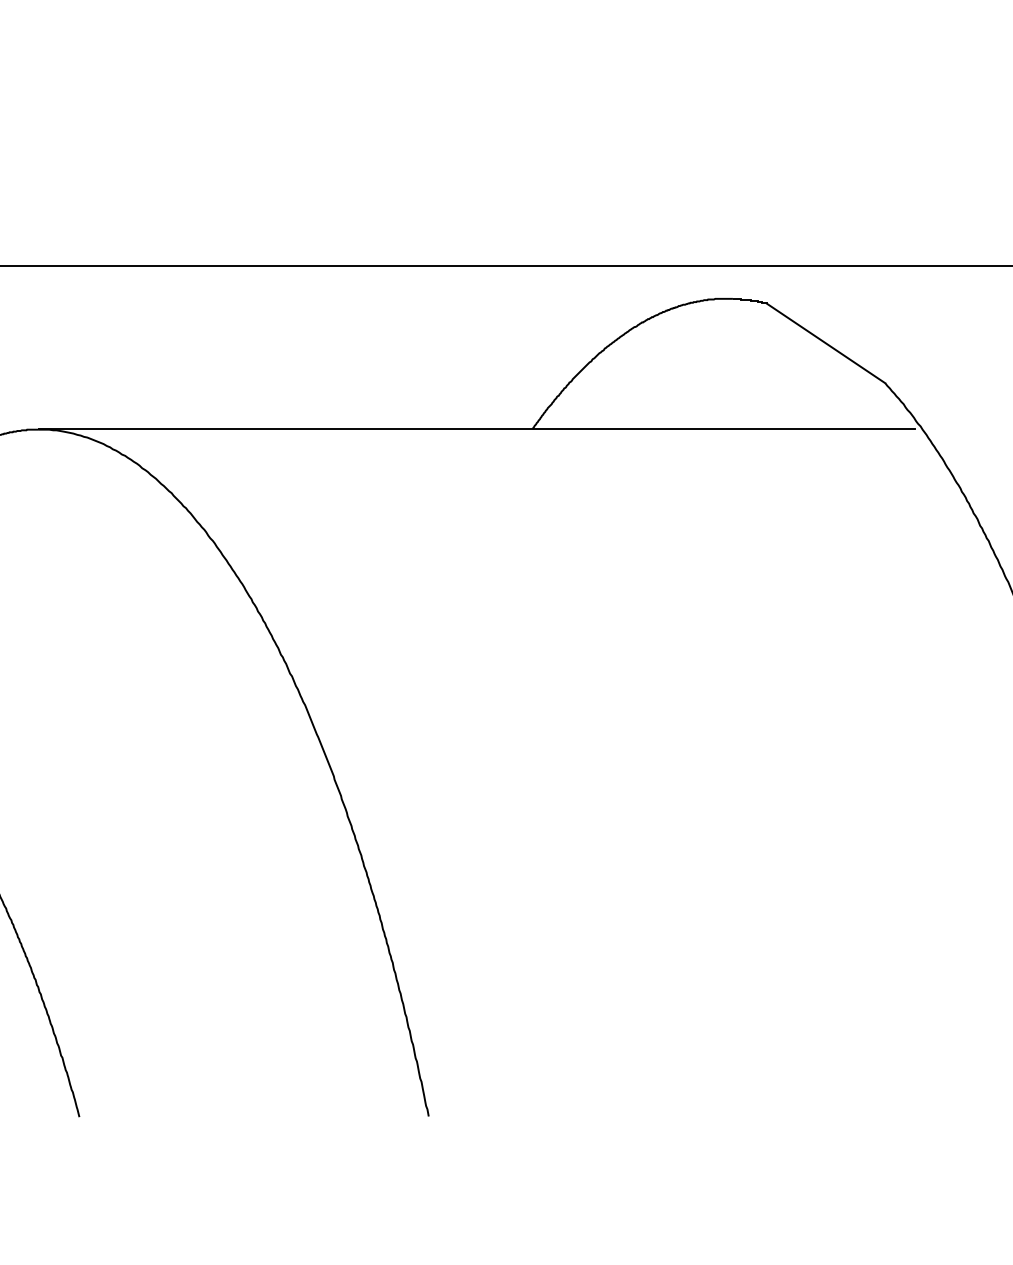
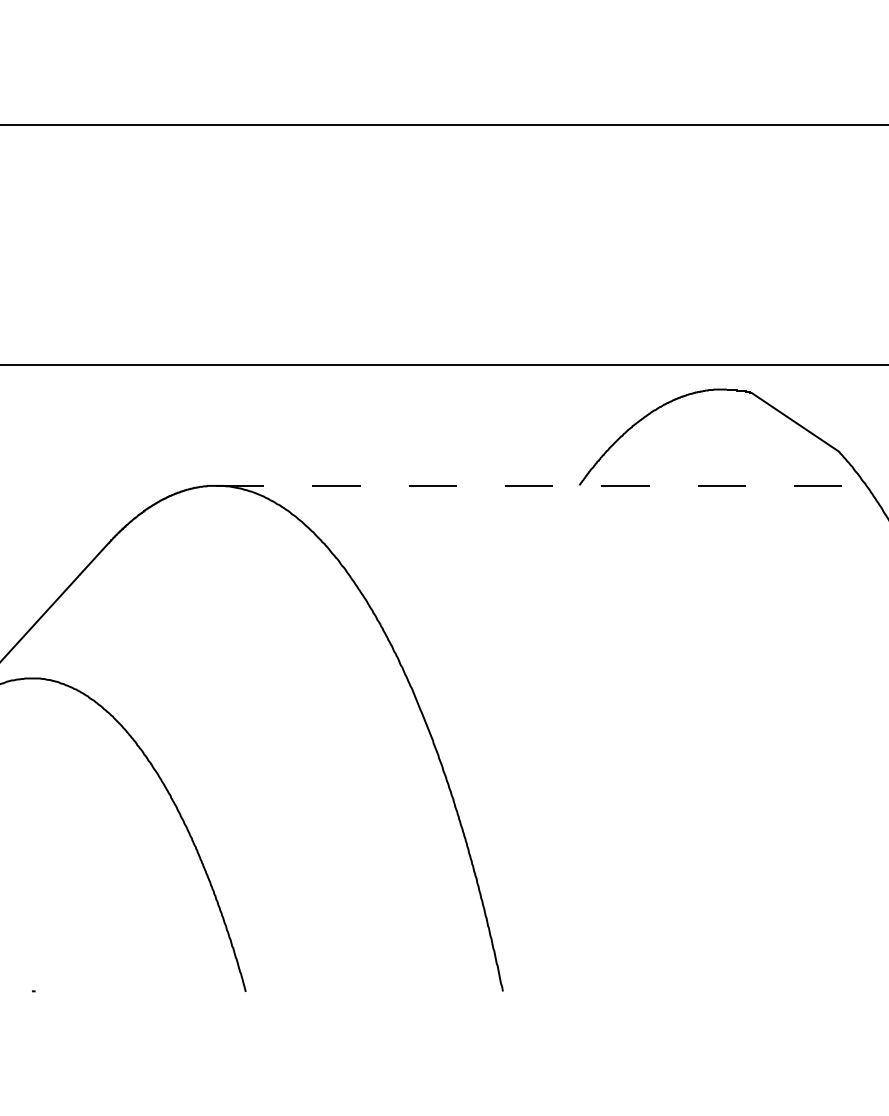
line: (478, 429) -> (539, 485), solid -> dashed

